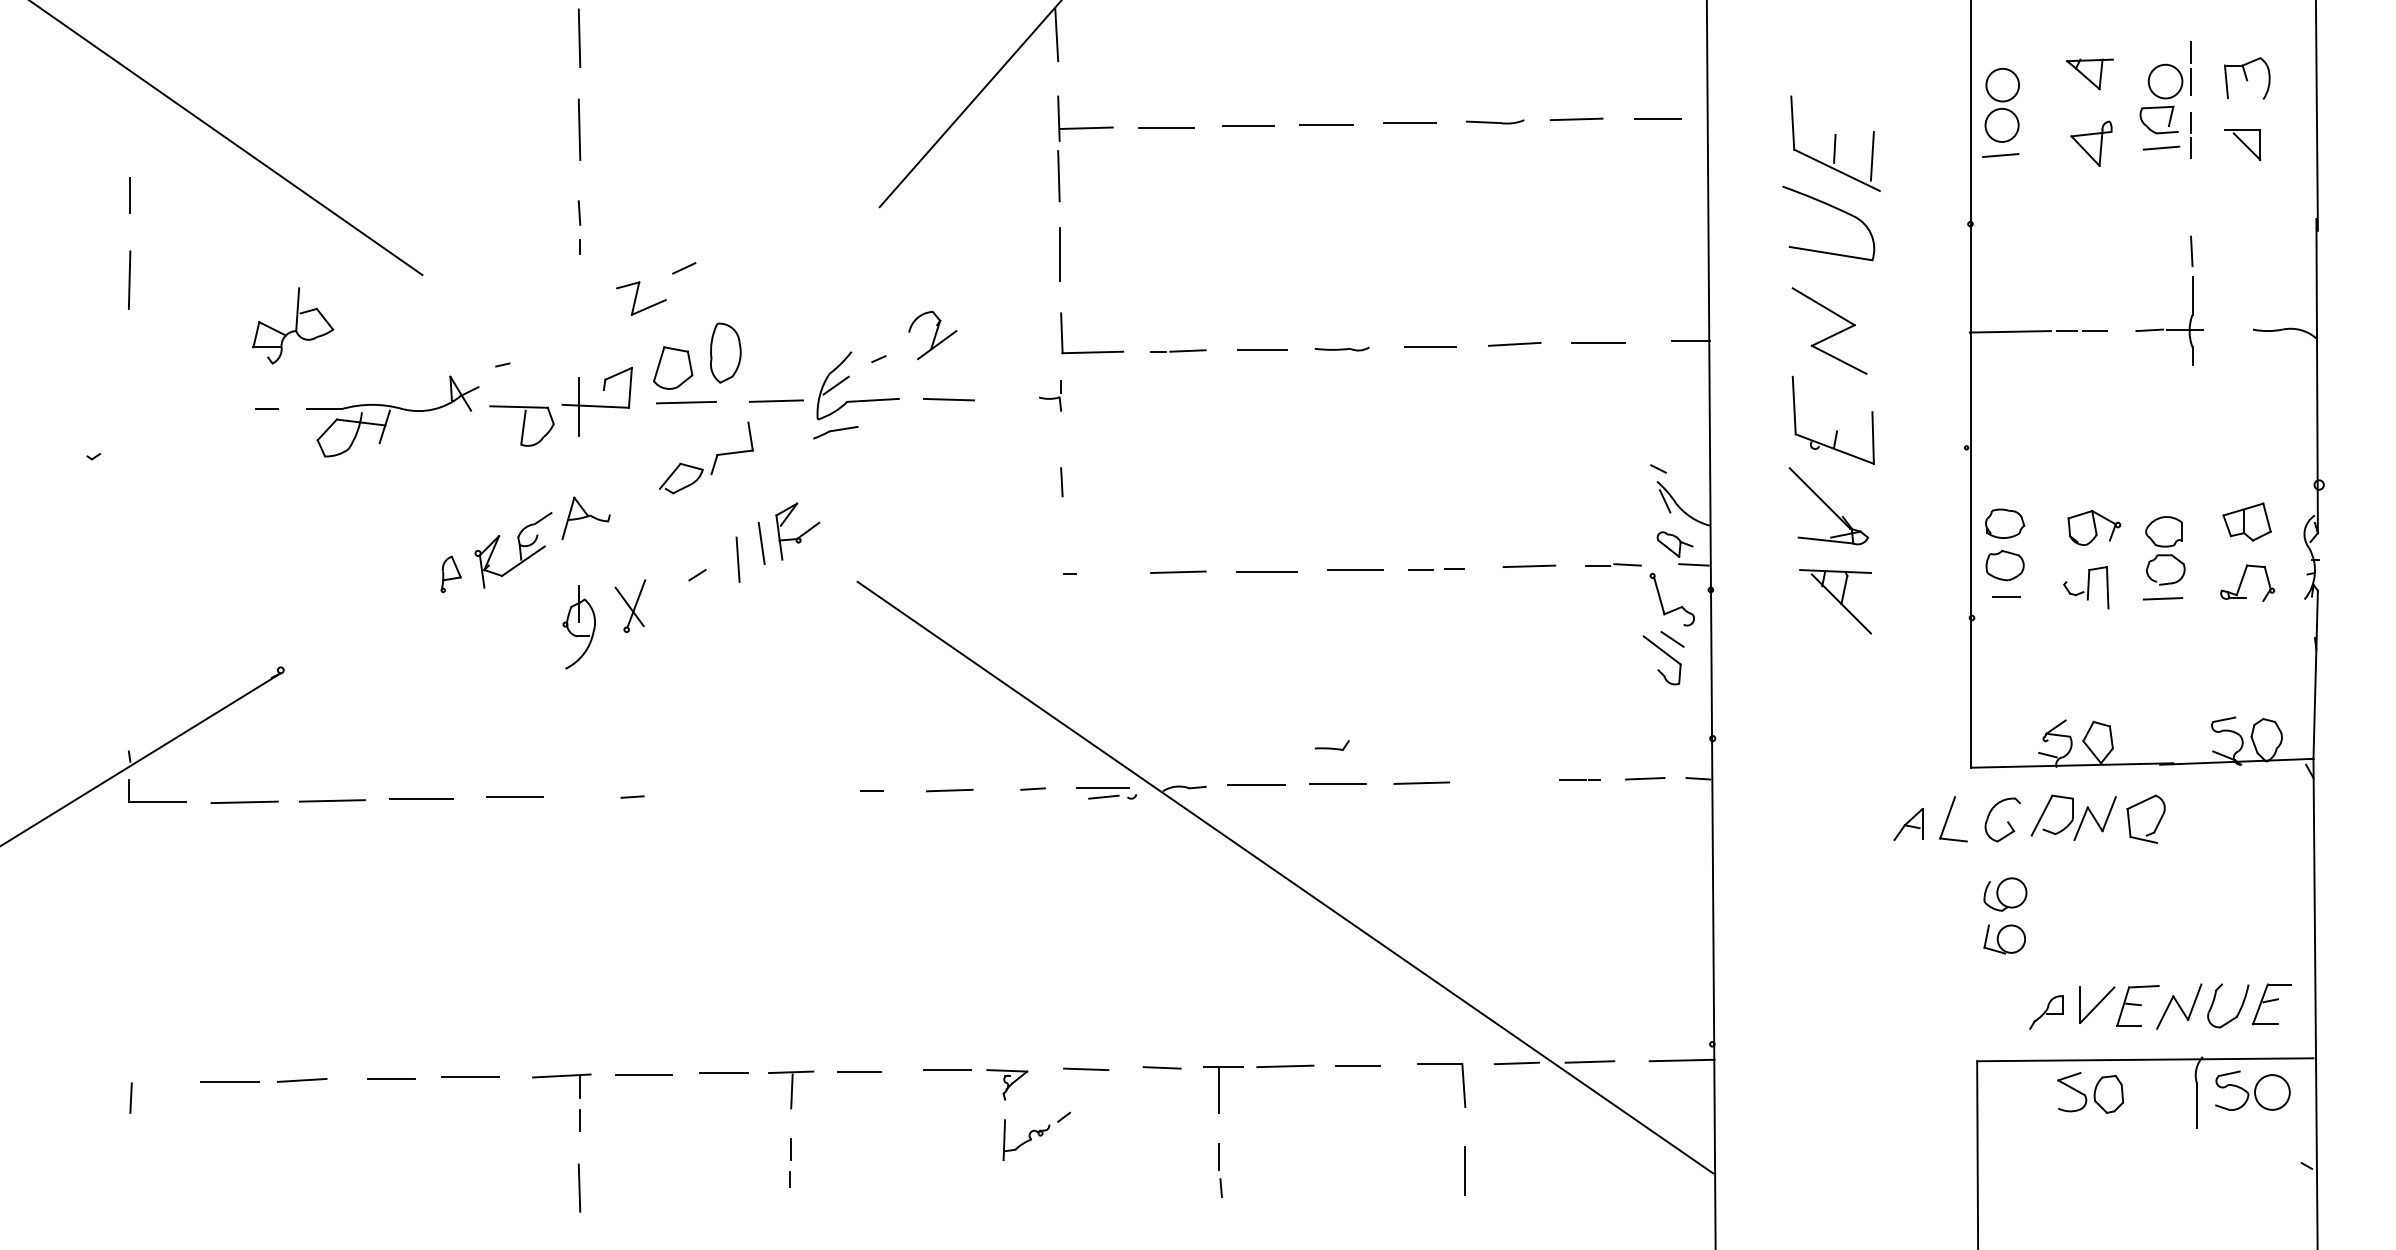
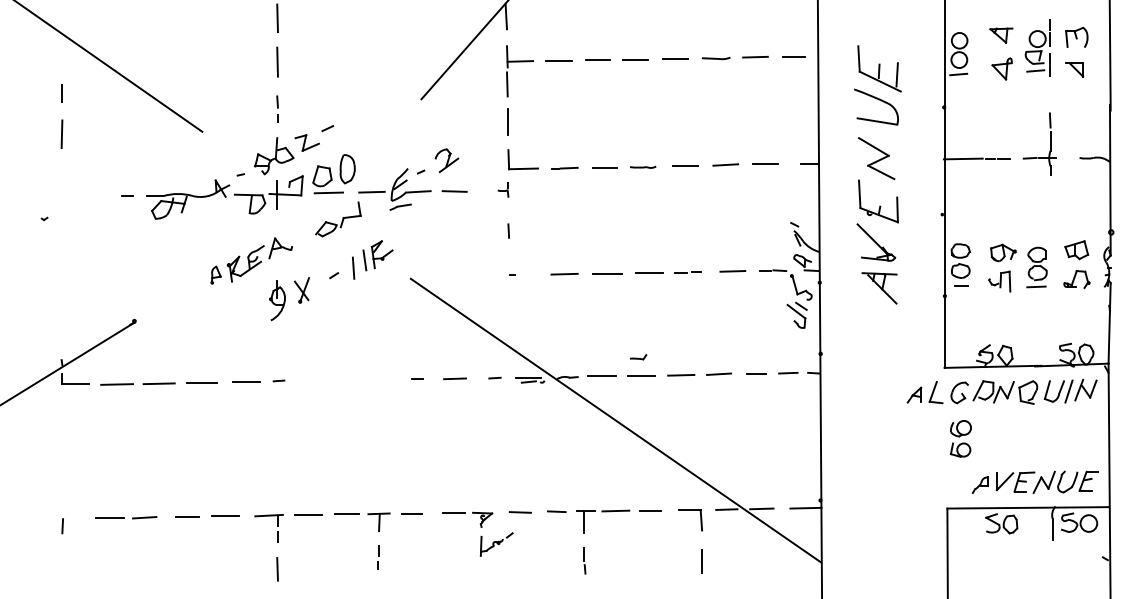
part: (293, 326) -> (274, 156), moved
line: (1501, 779) -> (719, 373), added
line: (631, 796) -> (278, 380), moved
part: (2234, 814) -> (1070, 390), added

